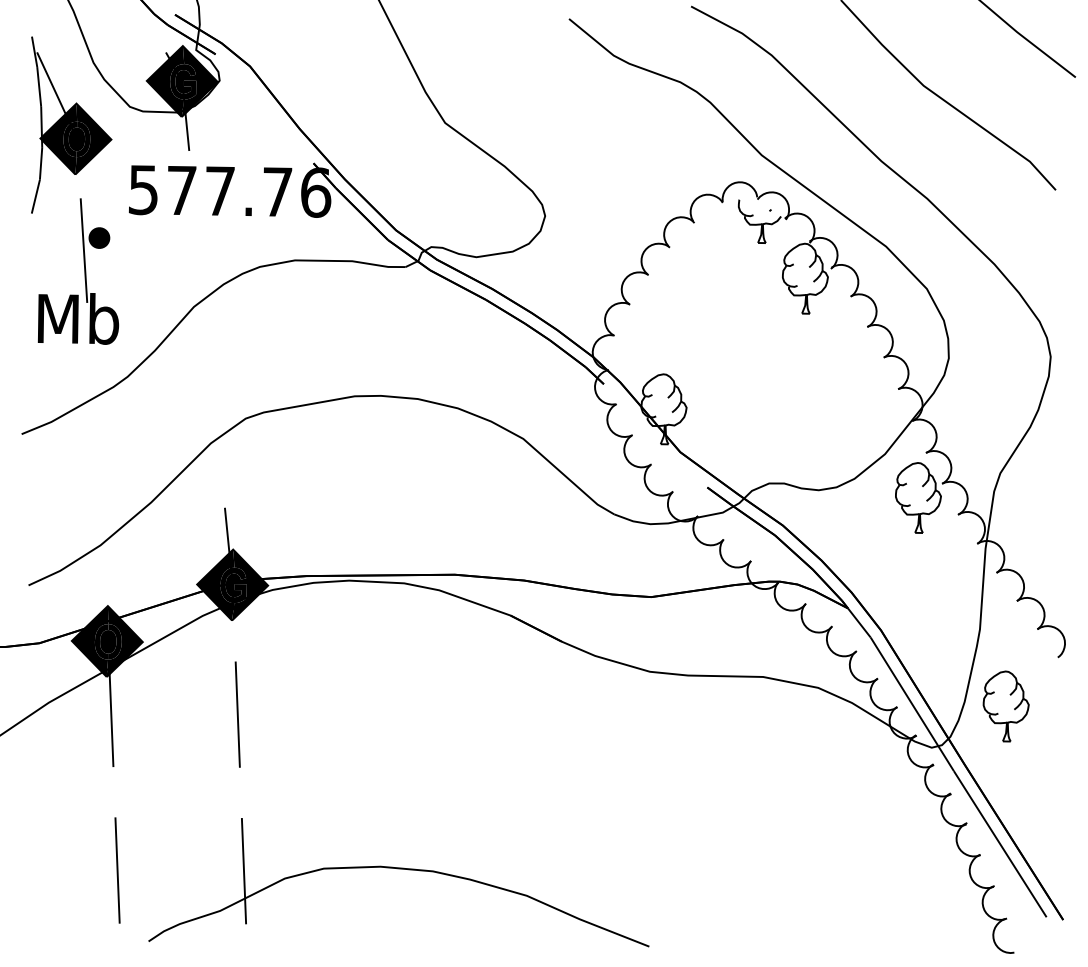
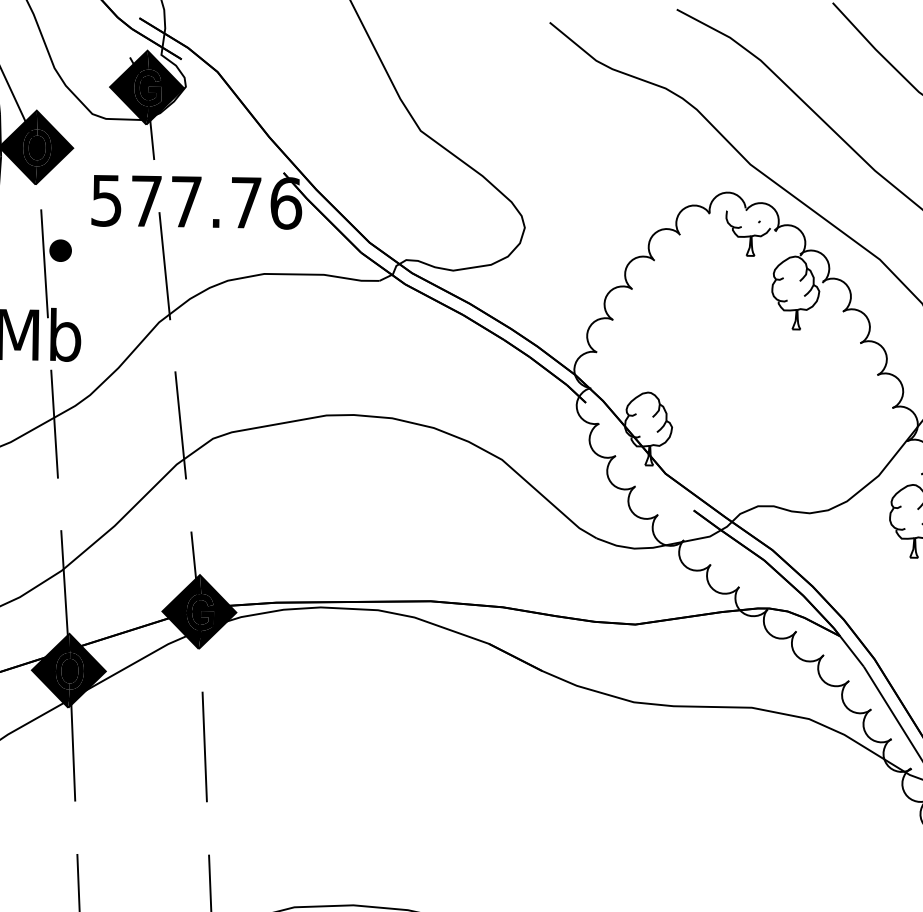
line: (199, 252) -> (164, 265), added
line: (93, 404) -> (54, 424), added
line: (214, 405) -> (180, 425), added
line: (103, 558) -> (64, 584), added

